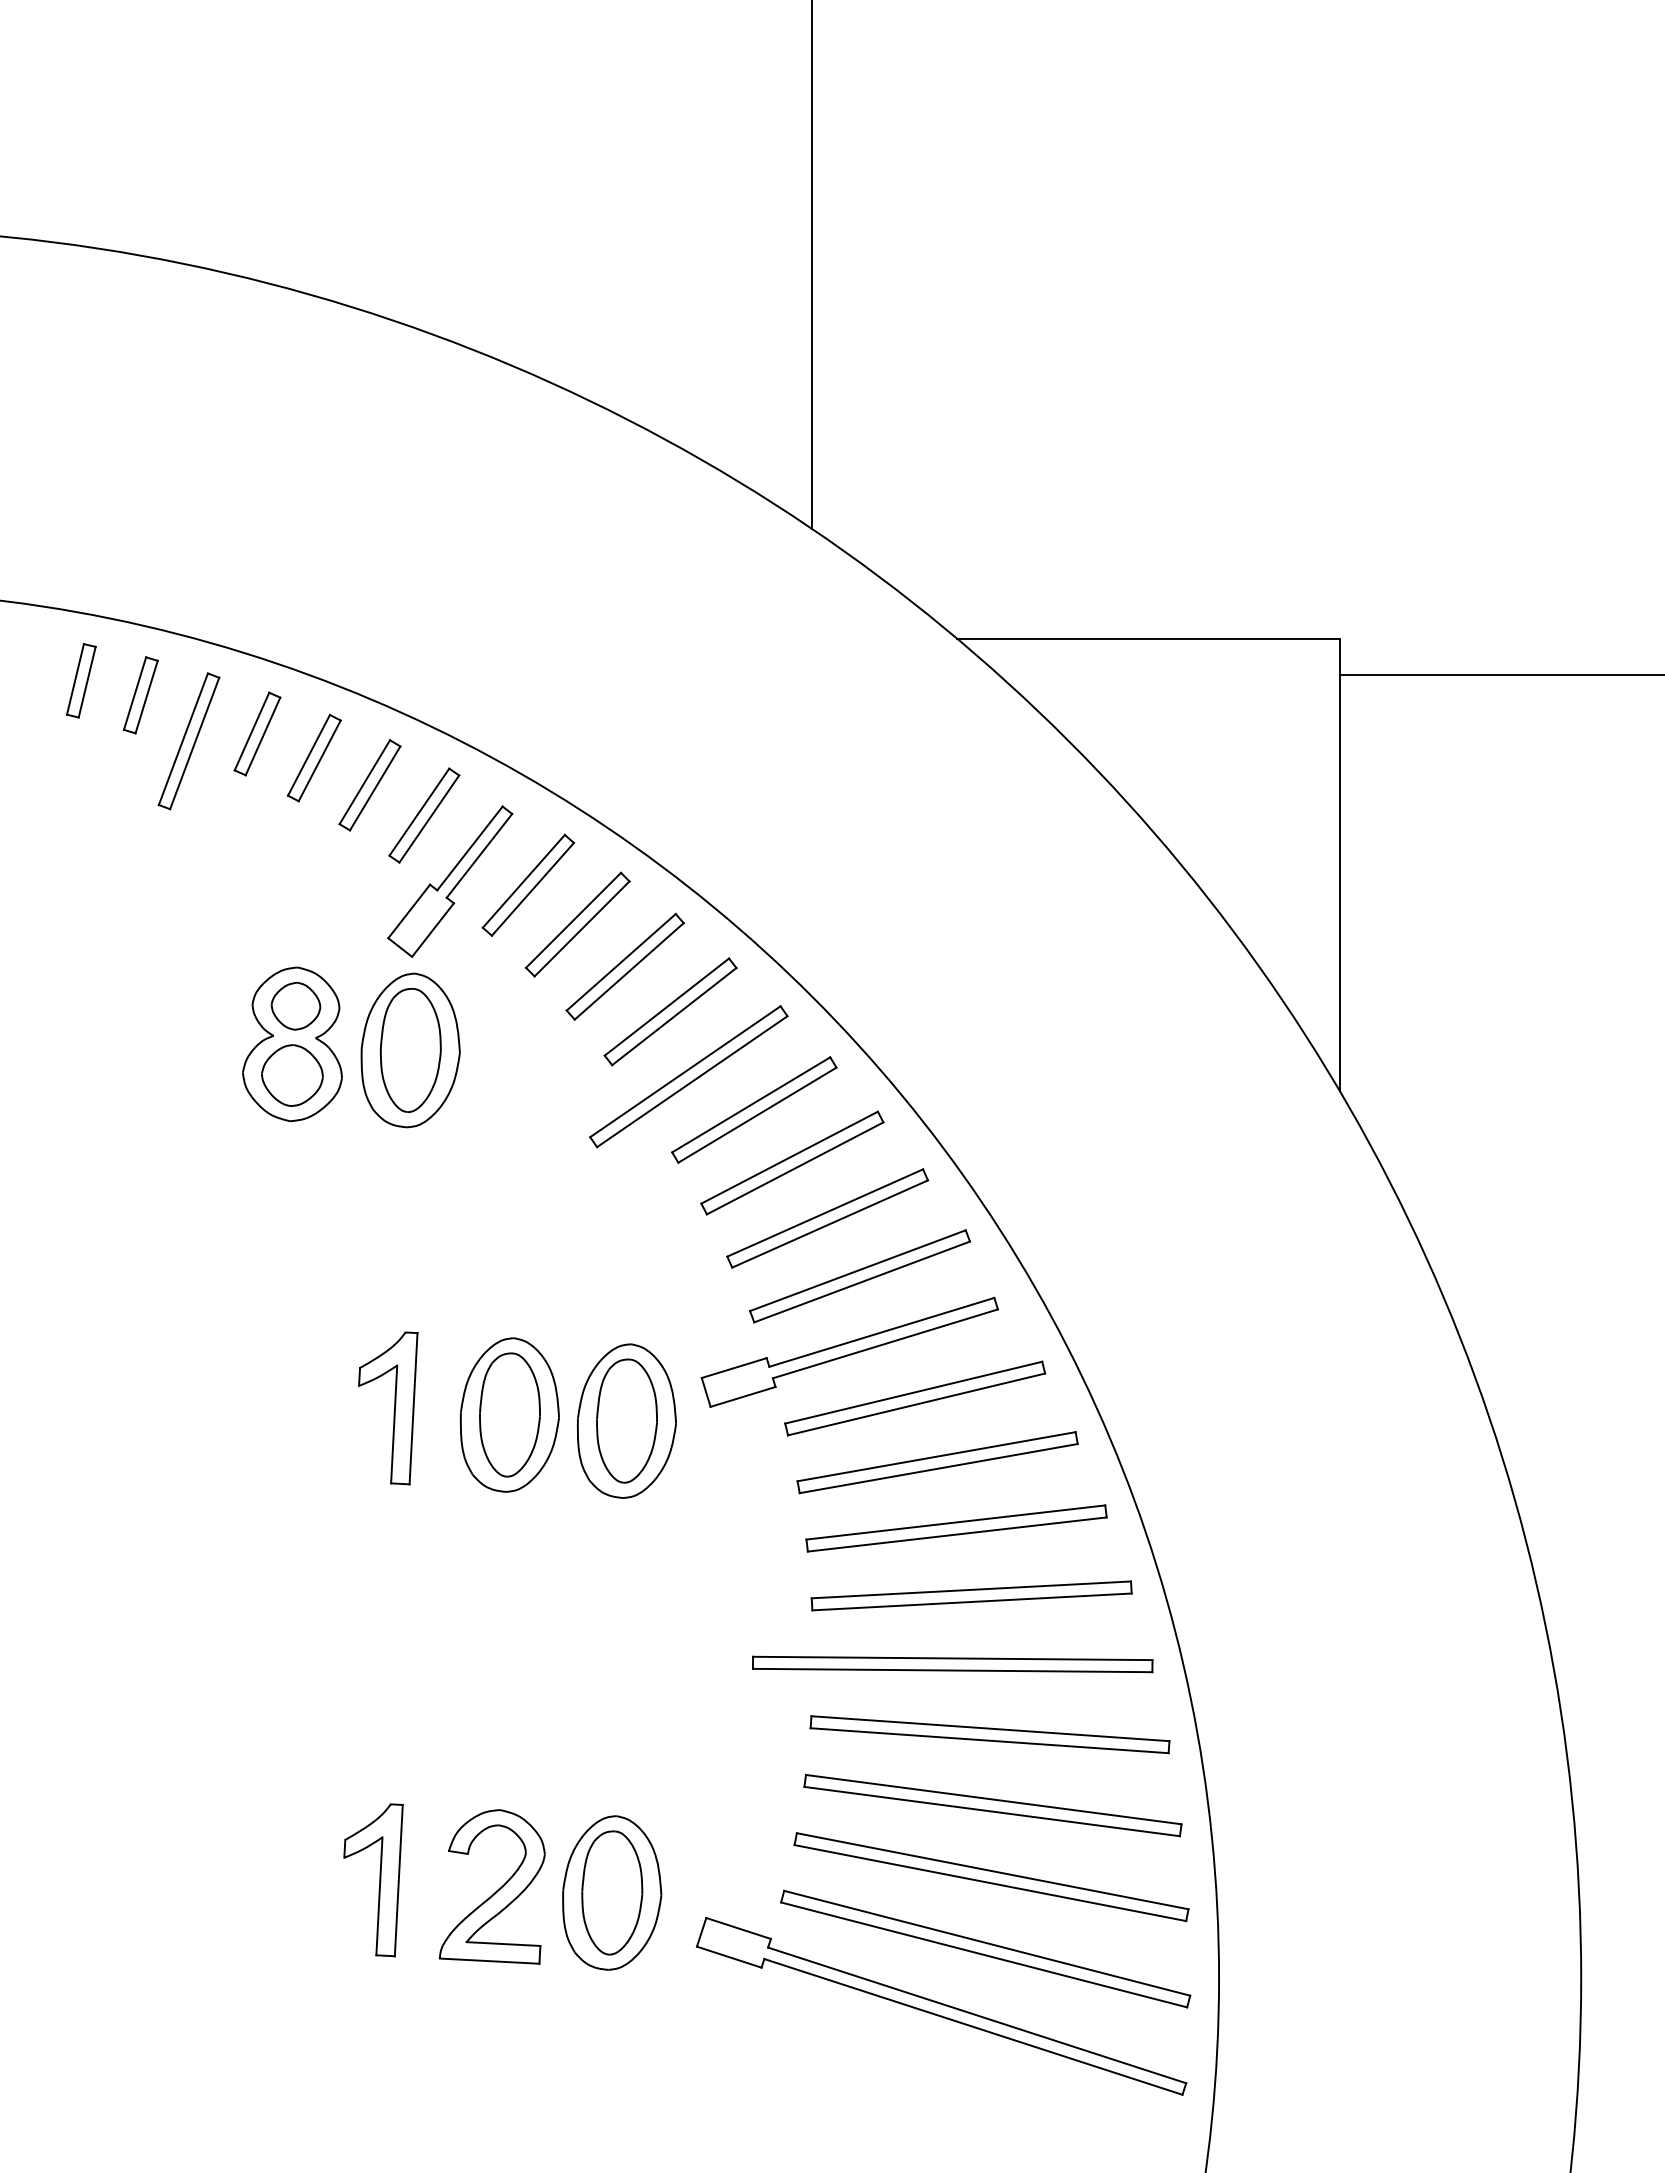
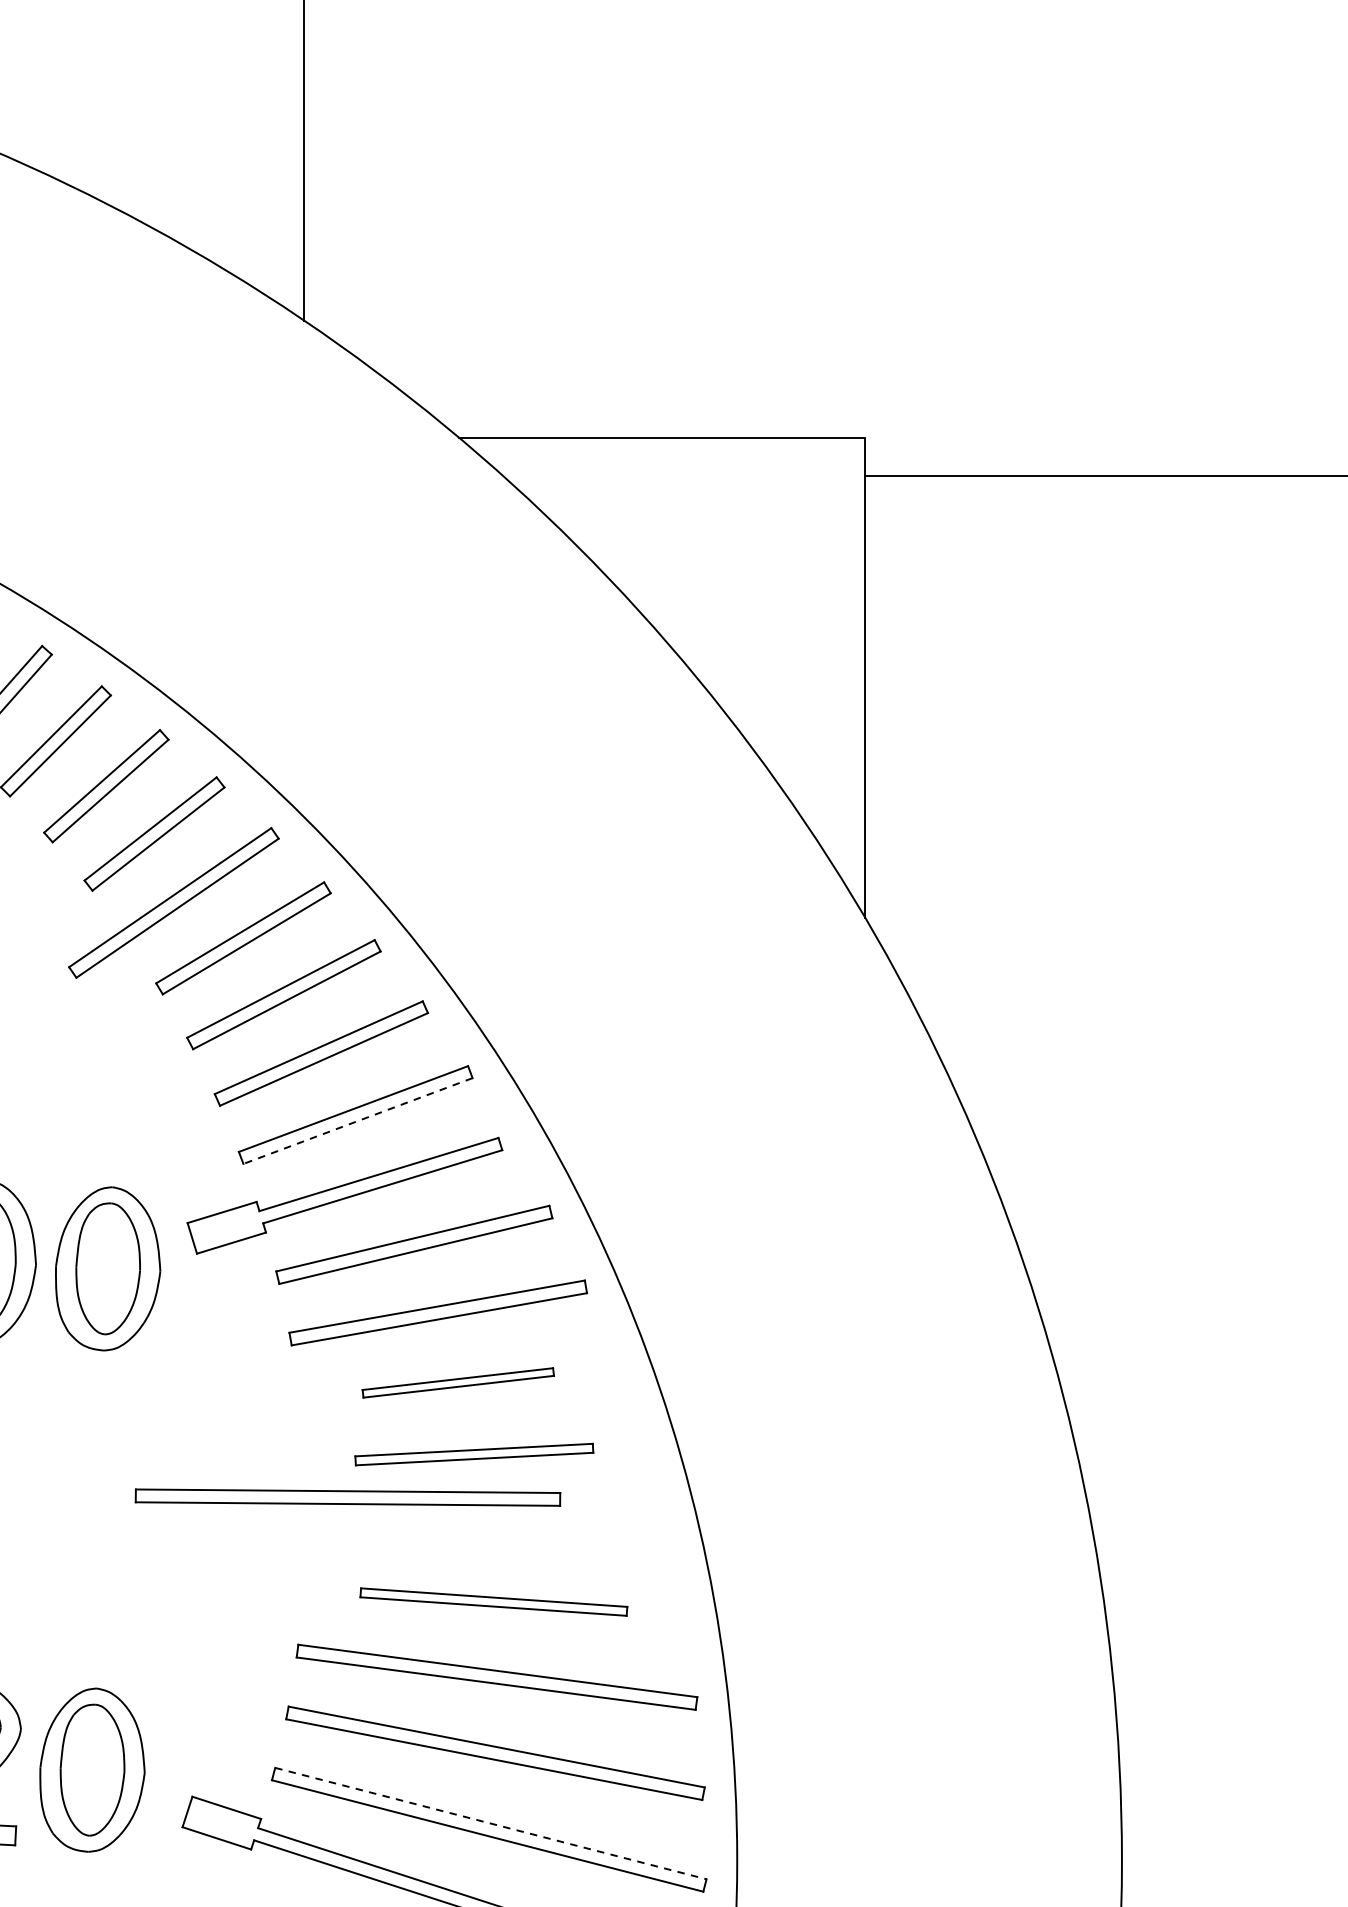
line: (861, 1282) -> (357, 1121), solid -> dashed
part: (956, 1528) -> (458, 1382), size x0.6
part: (971, 1595) -> (474, 1454), size x0.7
part: (952, 1664) -> (347, 1497), moved
part: (989, 1734) -> (493, 1601), size x0.7
line: (987, 1943) -> (491, 1823), solid -> dashed

